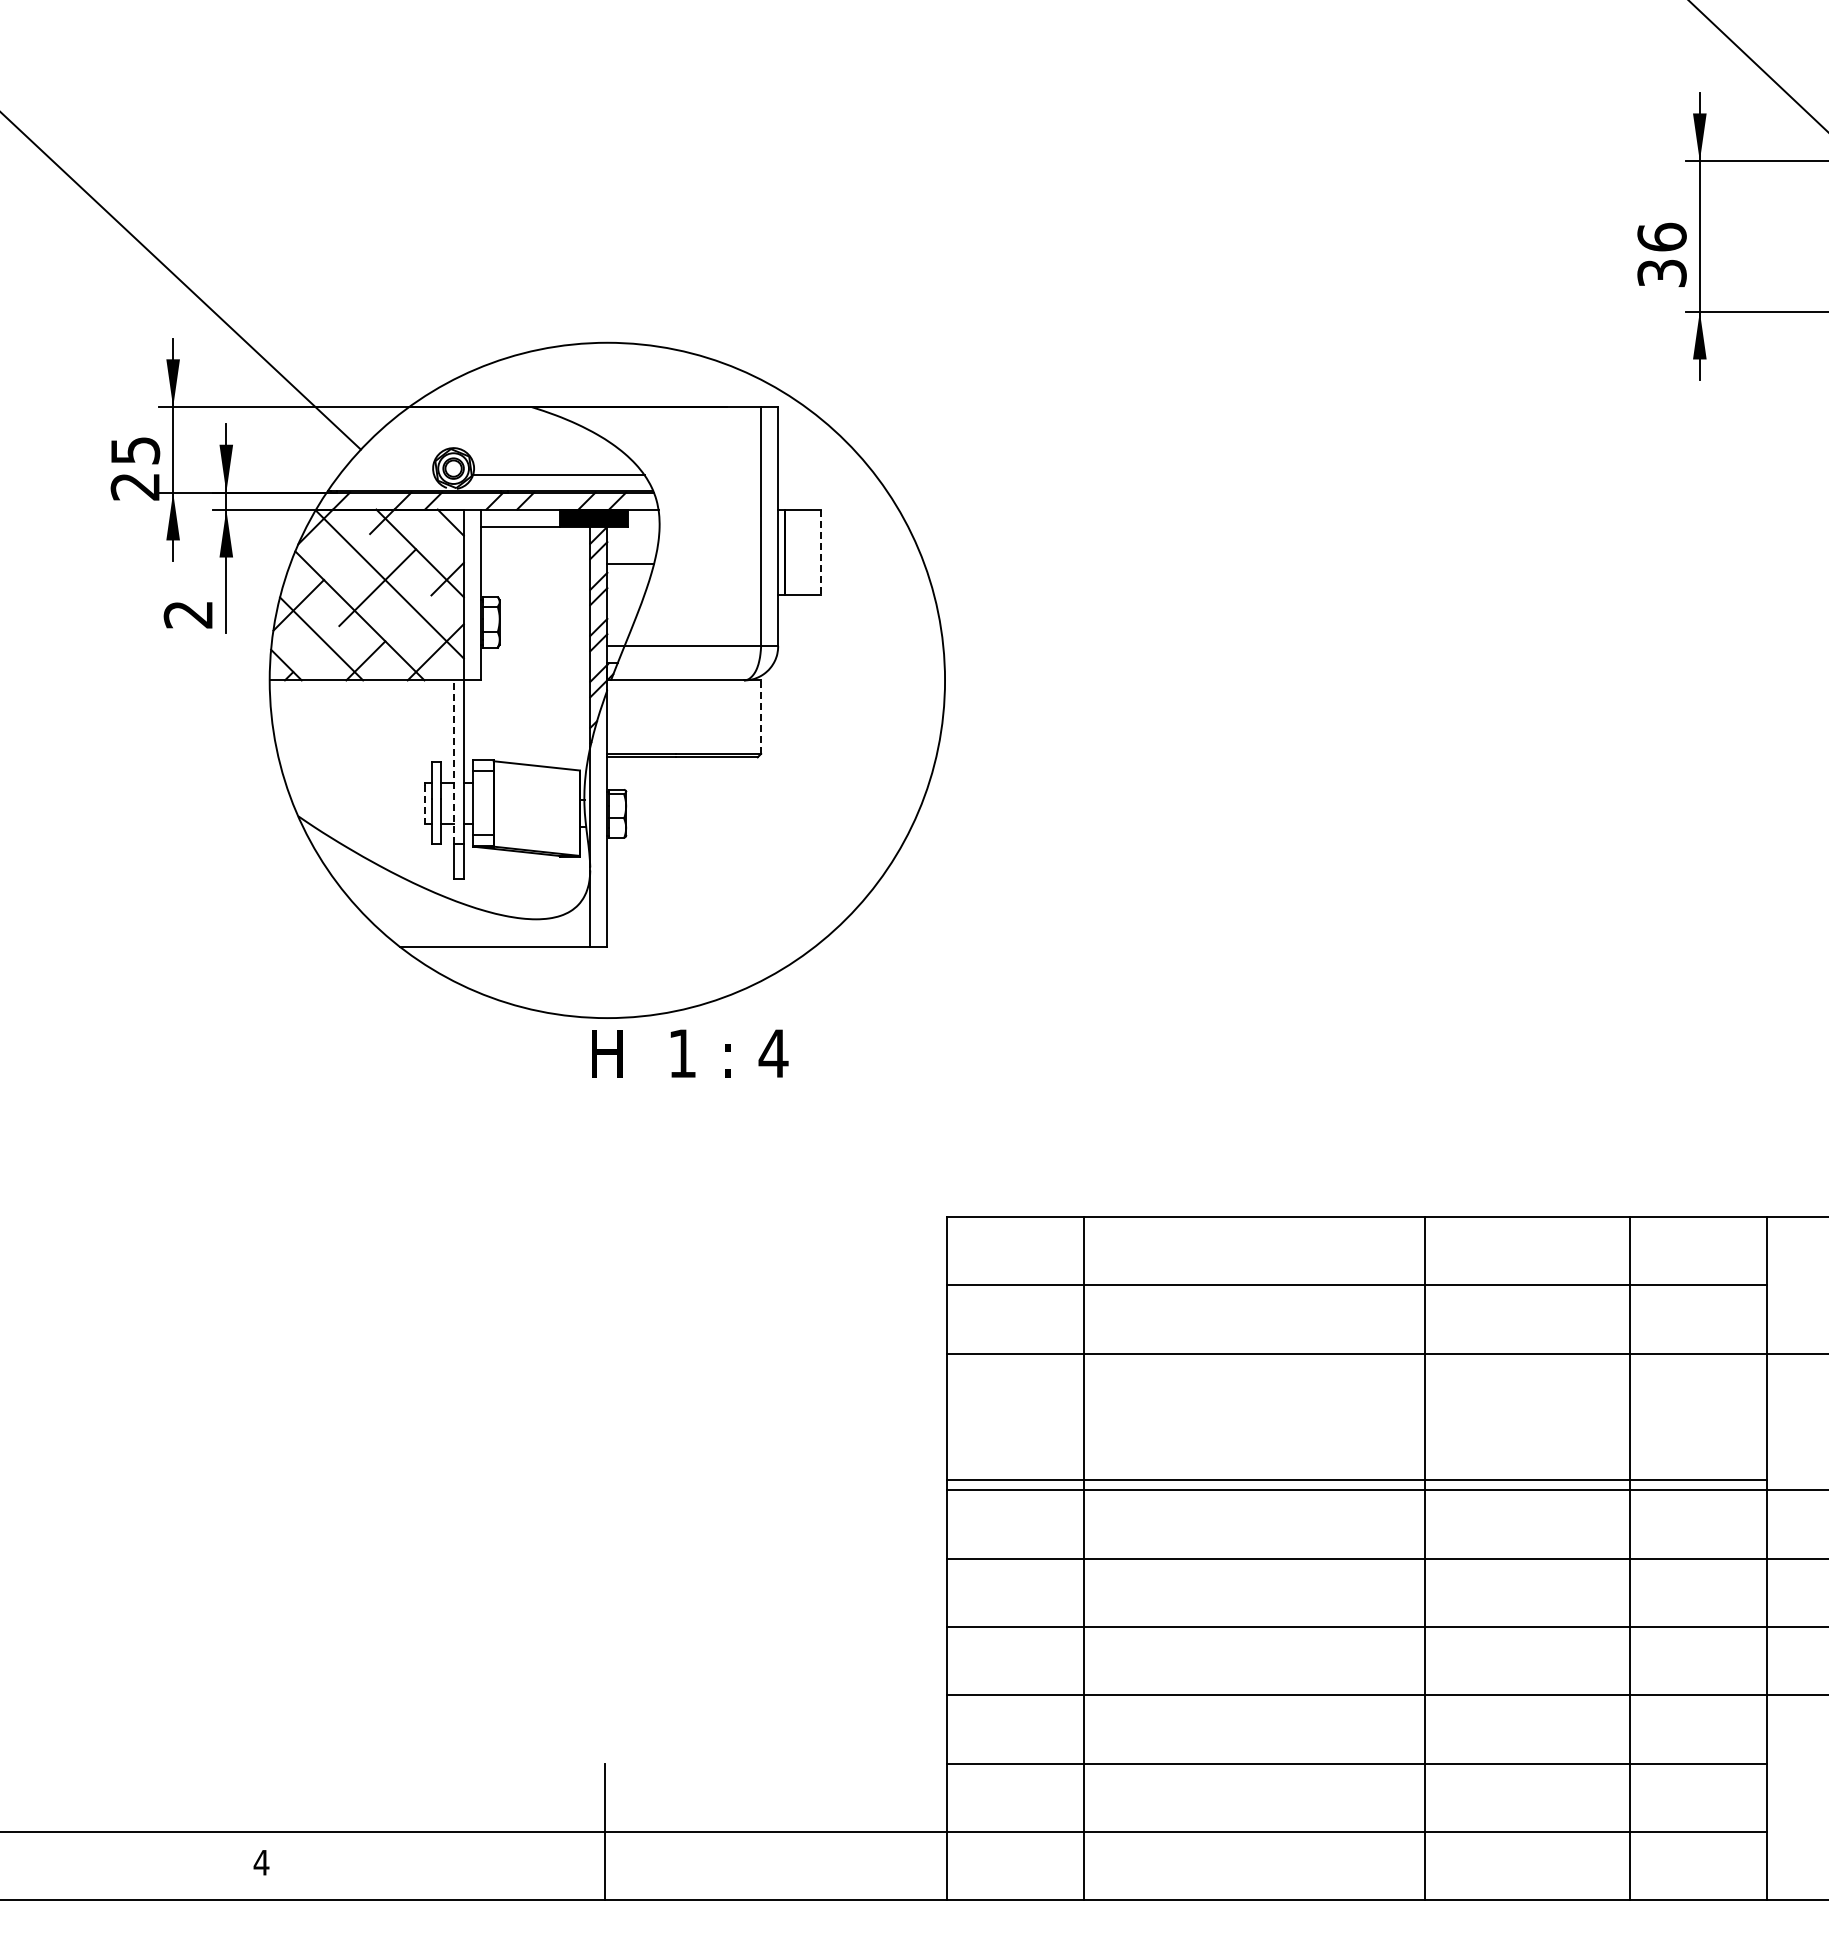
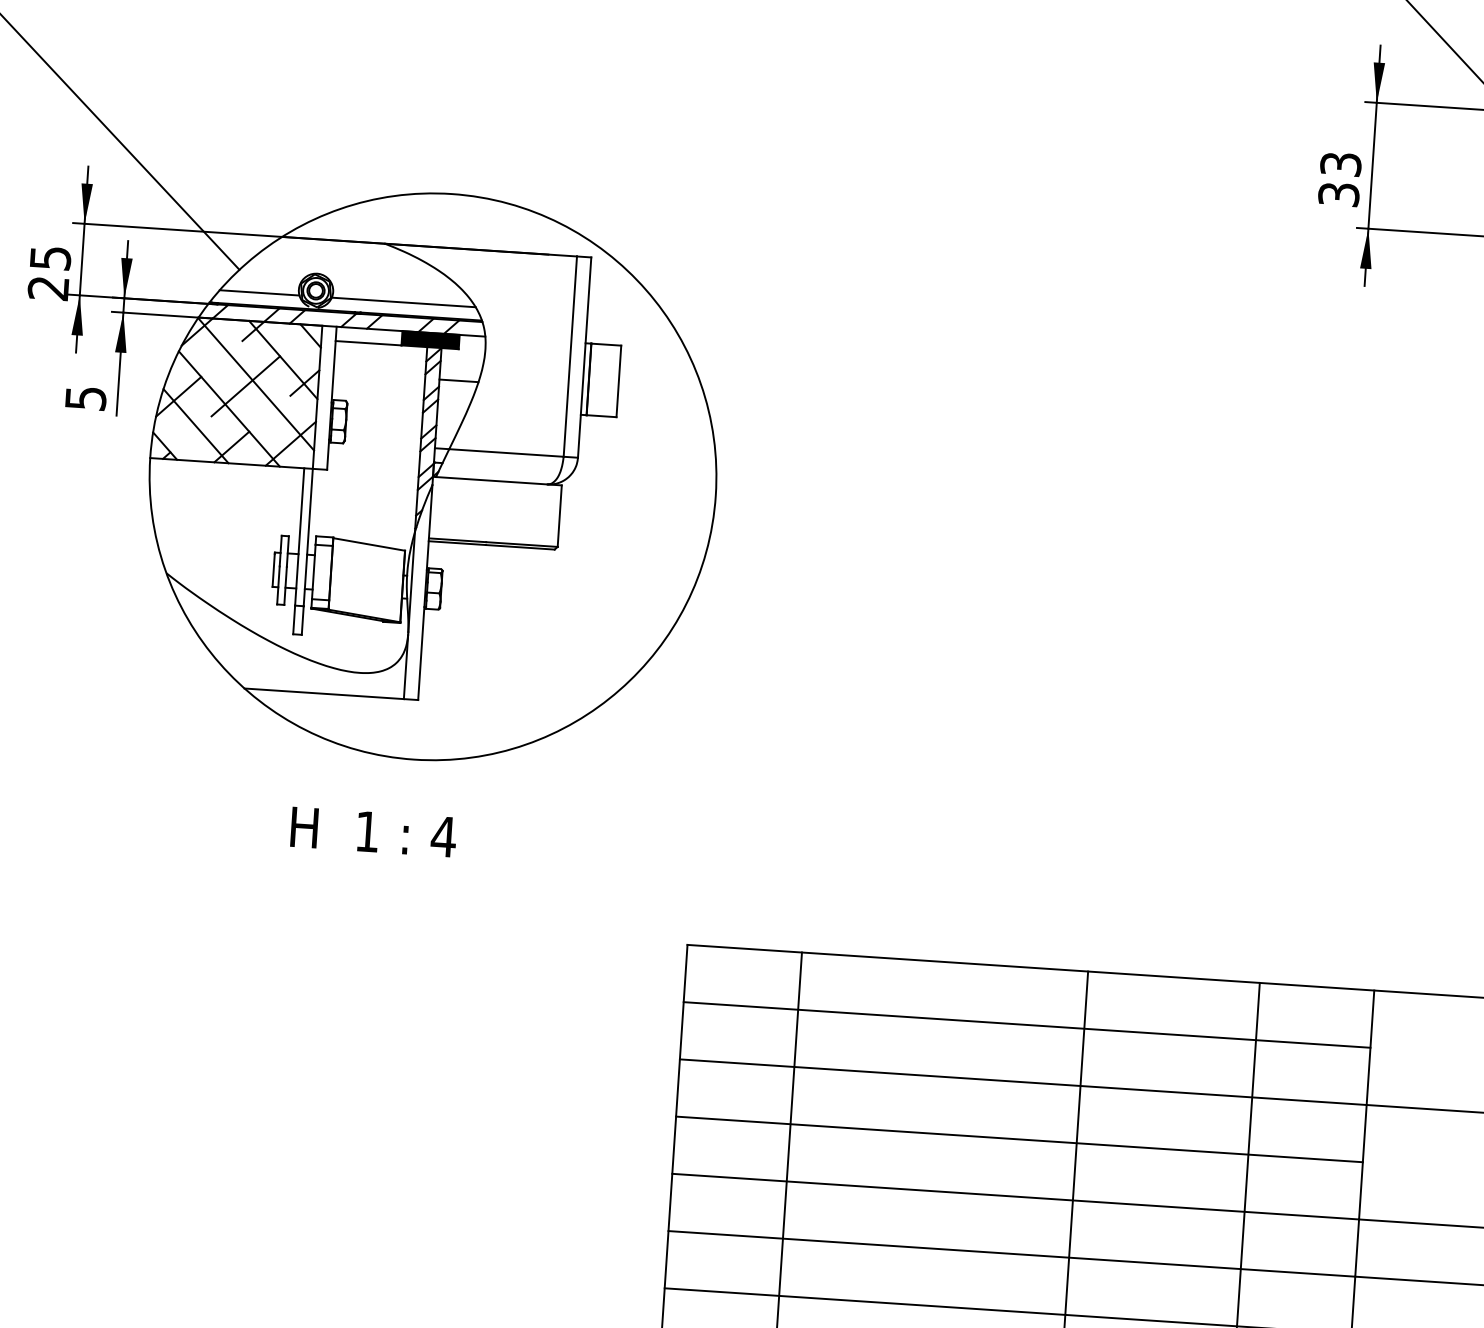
text: (1661, 236) -> (1340, 163), 36 -> 33
line: (386, 475) -> (259, 292), added
line: (820, 552) -> (618, 381), dashed -> solid
text: (188, 614) -> (85, 398), 2 -> 5
line: (761, 717) -> (560, 516), dashed -> solid
line: (453, 761) -> (299, 536), dashed -> solid
line: (425, 804) -> (273, 570), dashed -> solid
text: (690, 1053) -> (374, 832), moved
line: (1356, 1479) -> (1019, 1139), moved

